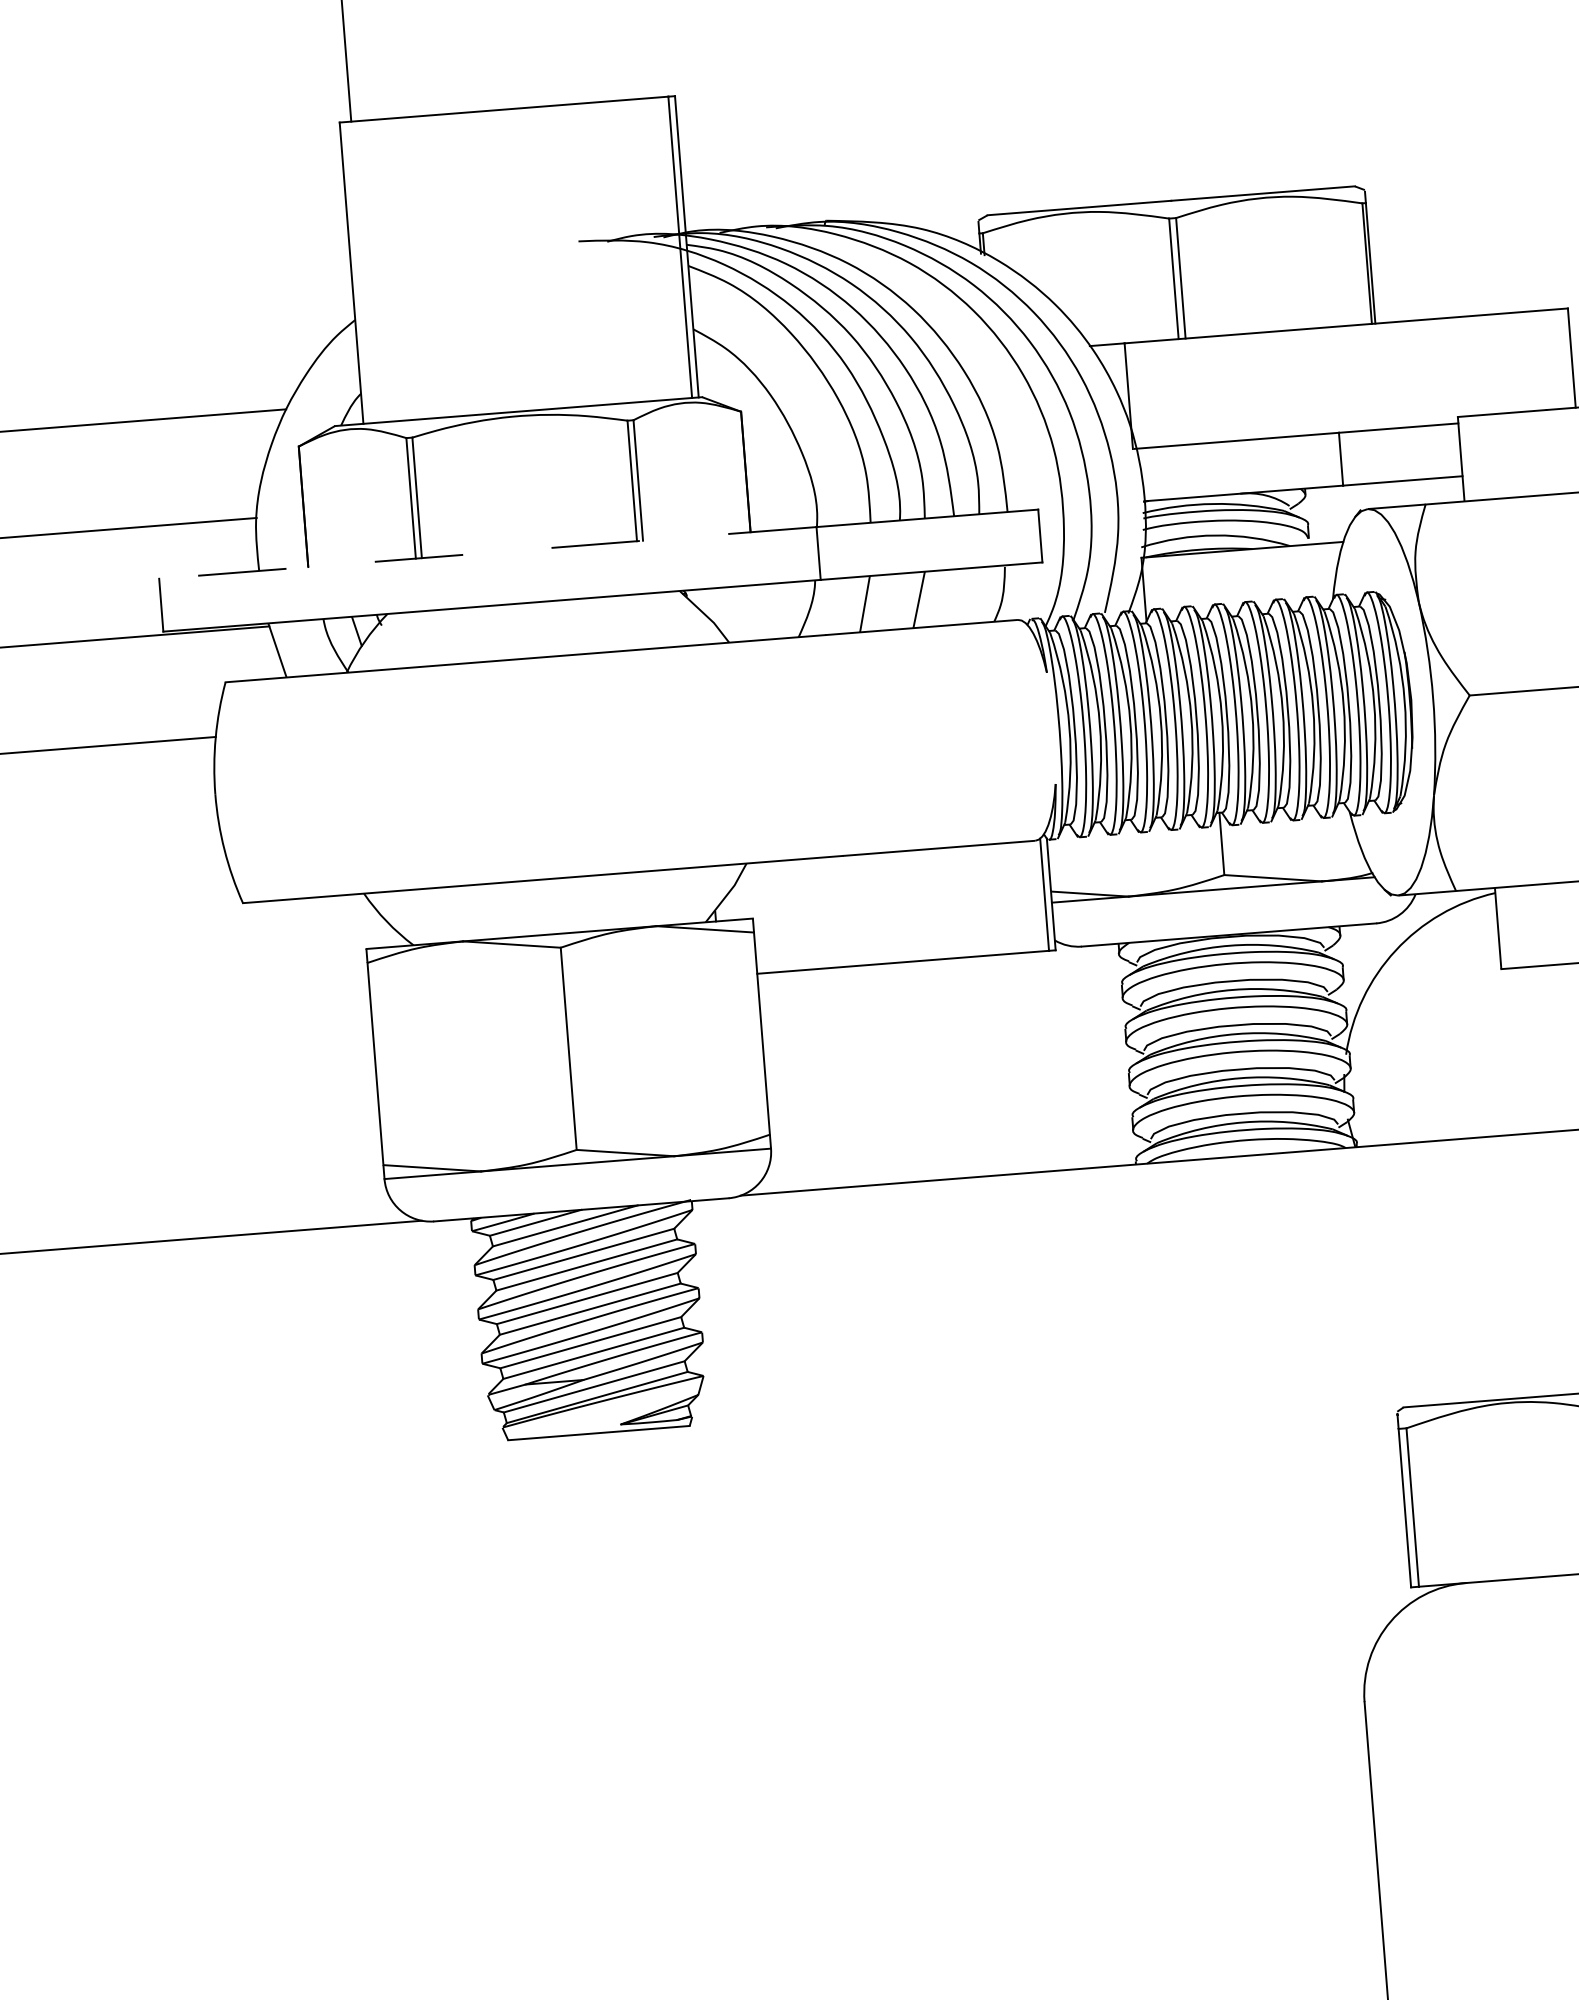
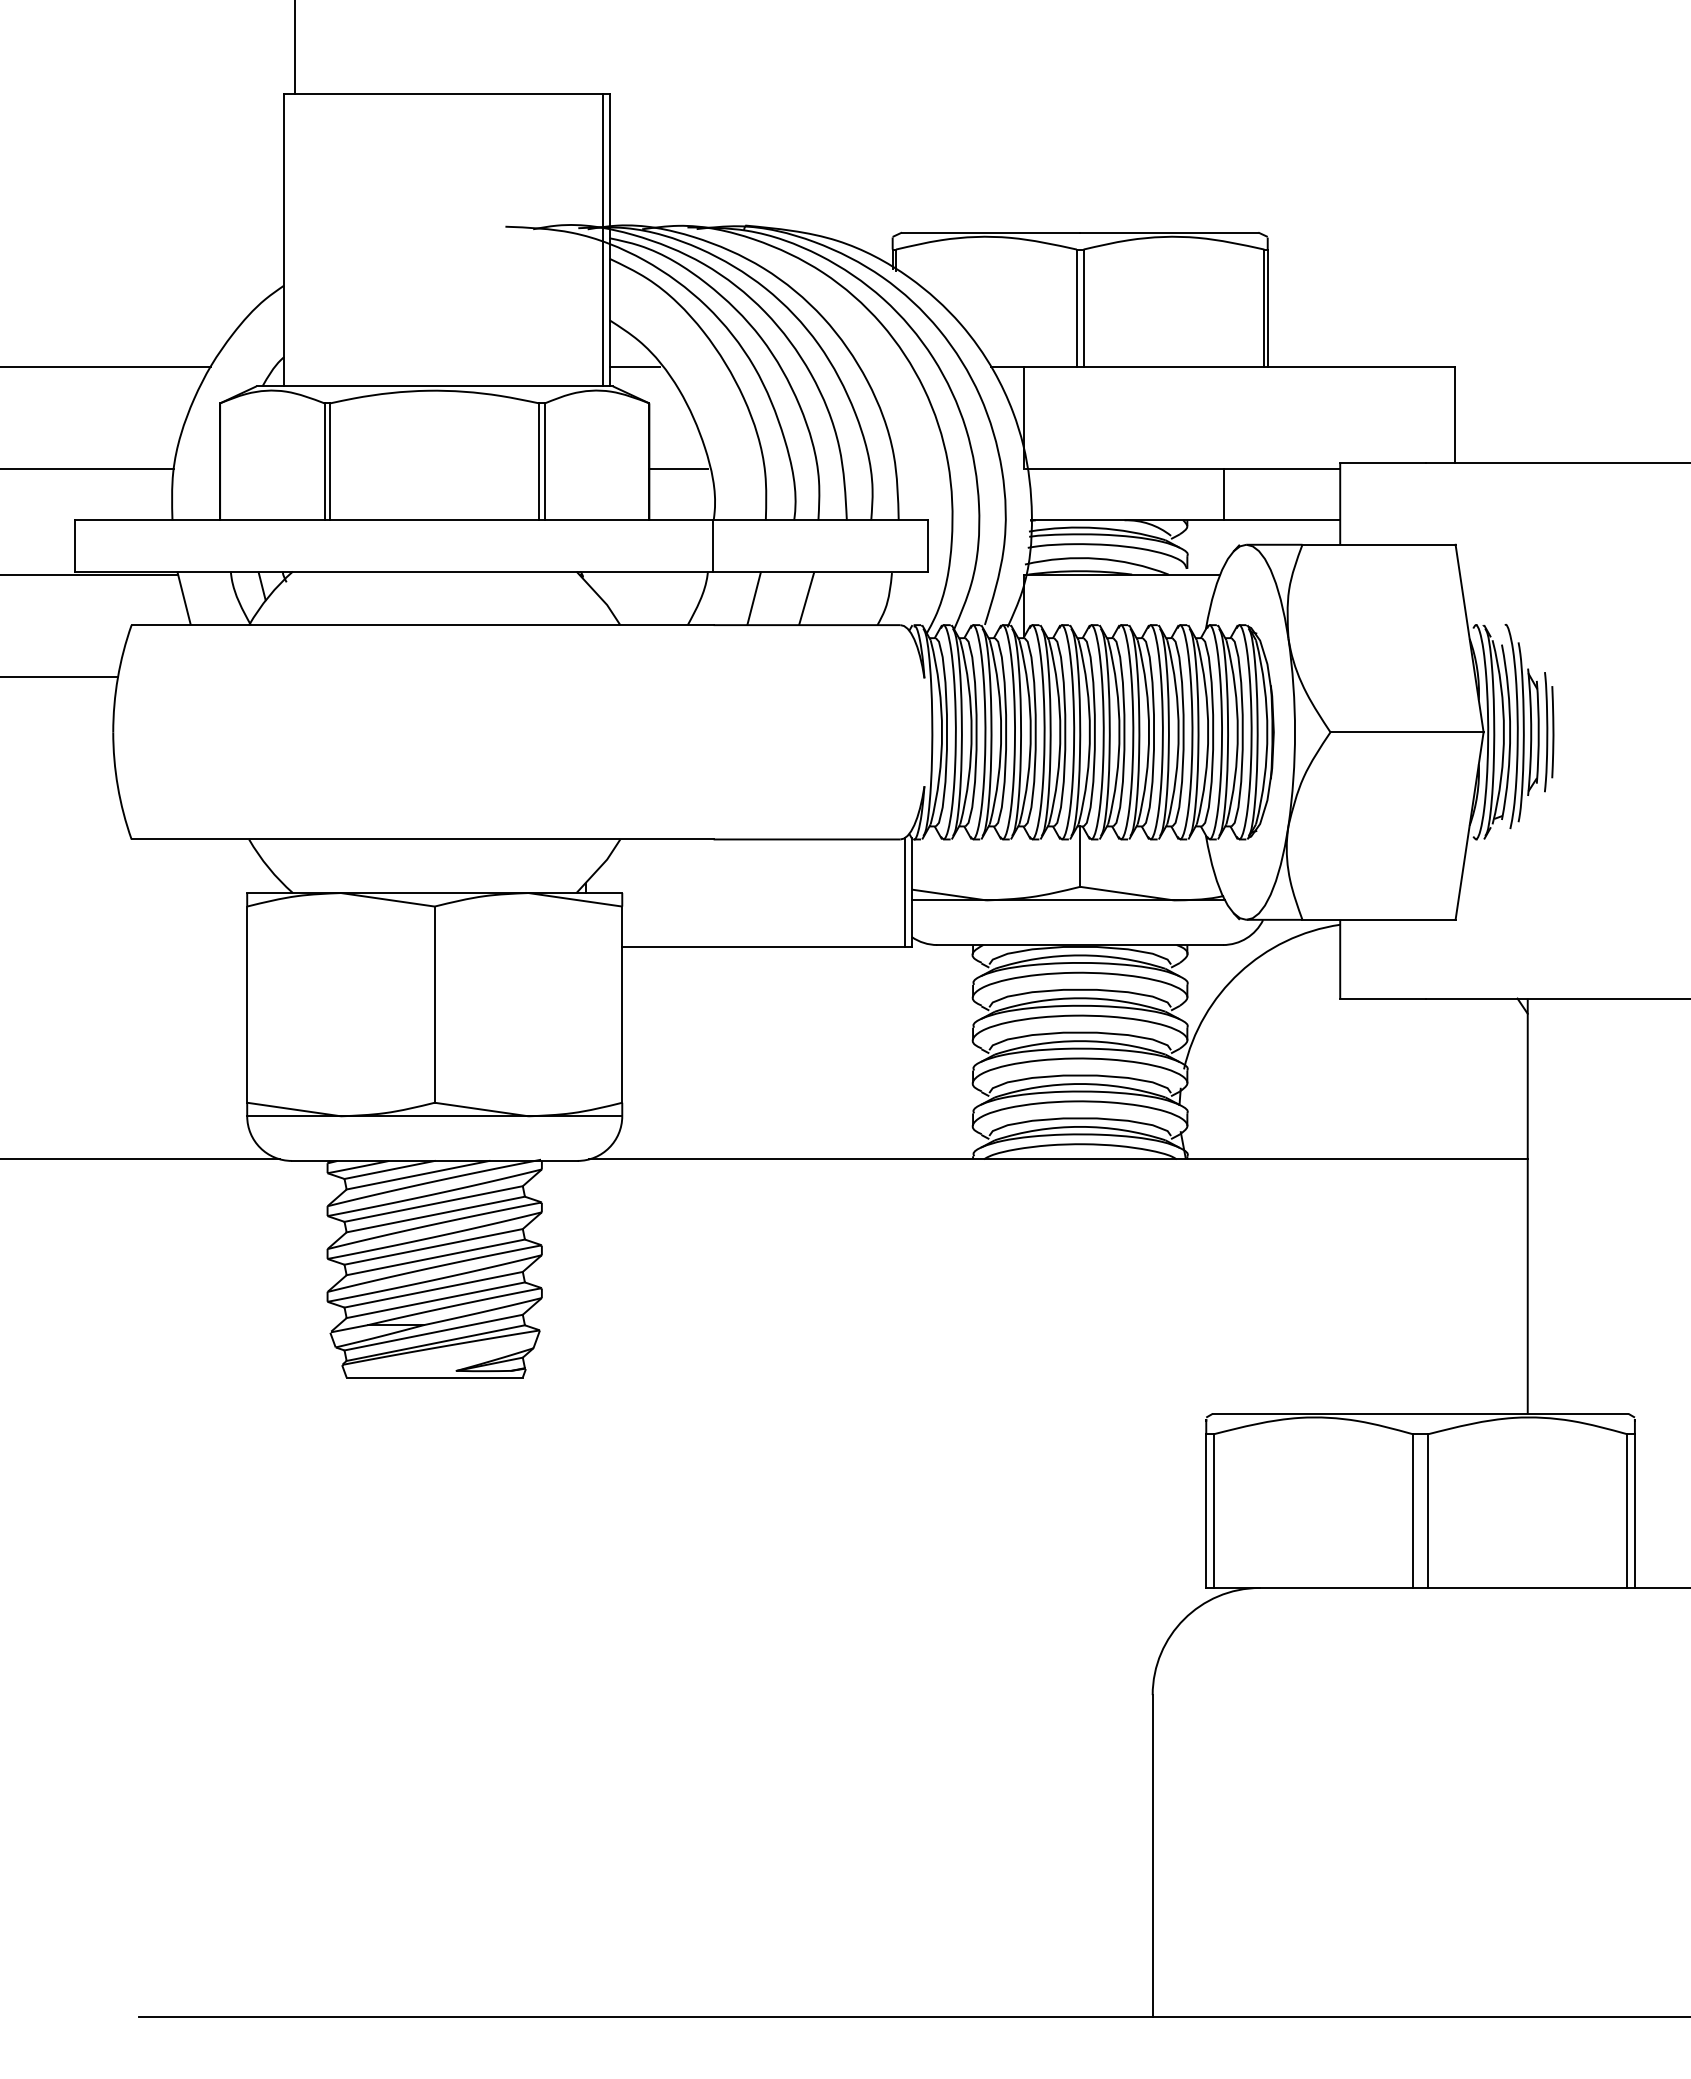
line: (722, 374) -> (634, 366), added
line: (776, 477) -> (678, 469), added
line: (487, 553) -> (394, 520), dashed -> solid

